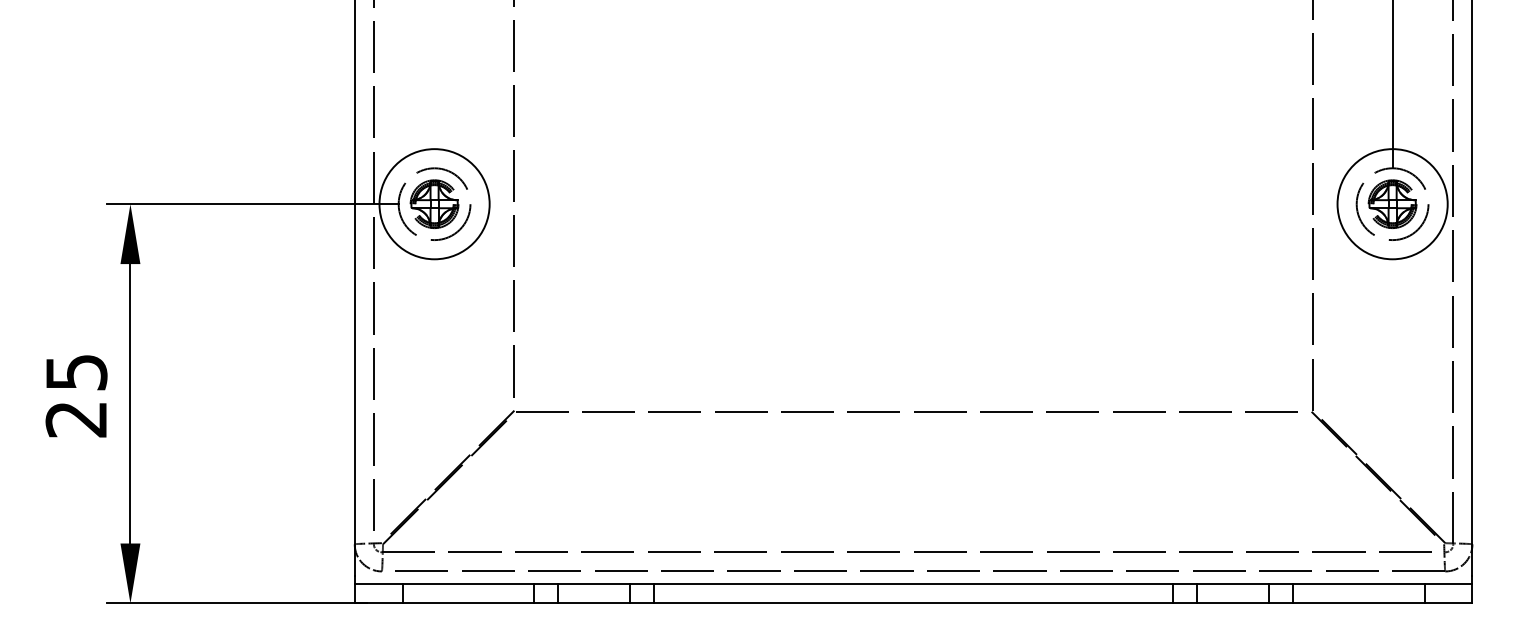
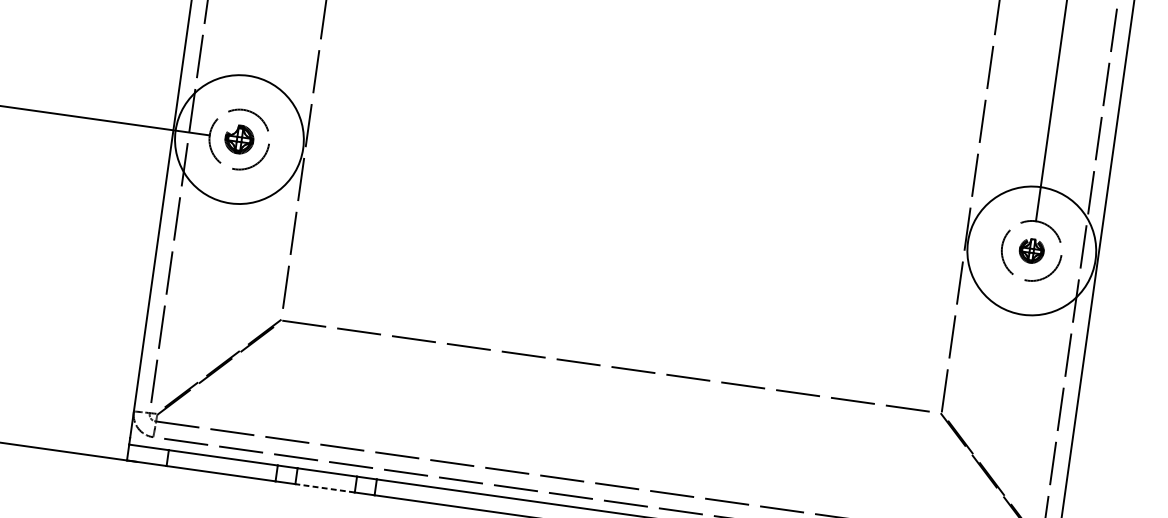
part: (434, 203) -> (239, 138), size x0.7
part: (1392, 203) -> (1031, 250), size x0.6
circle: (434, 204) -> (239, 139), size x1.4
circle: (1392, 204) -> (1031, 251), size x1.4
line: (594, 603) -> (325, 488), solid -> dashed

